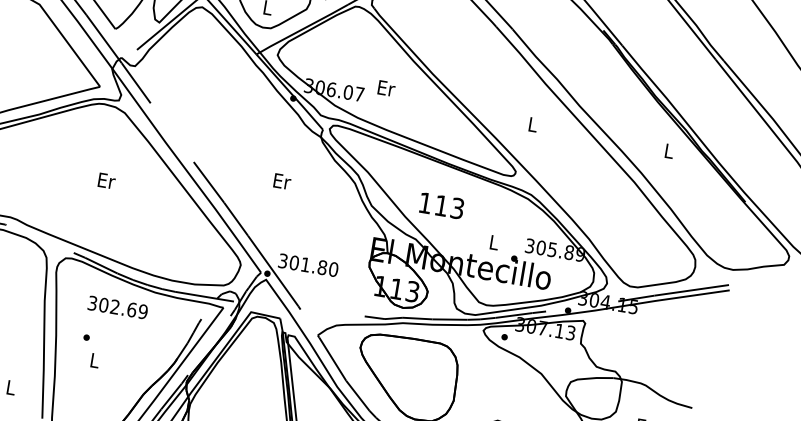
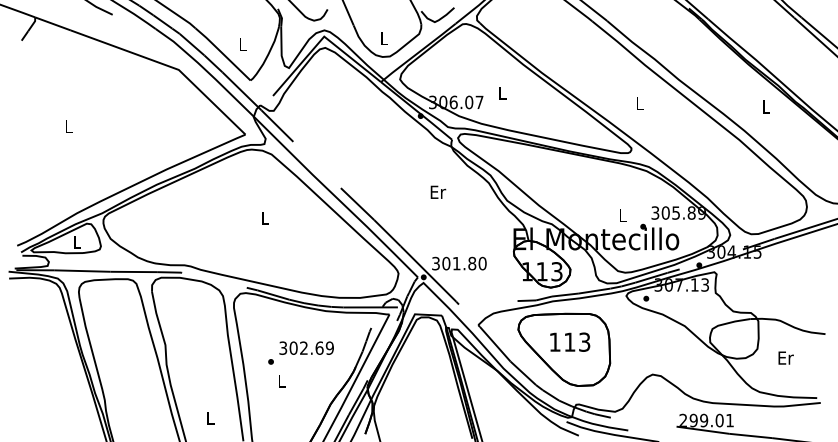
text: (386, 87) -> (502, 92), Er -> L
text: (106, 180) -> (265, 217), Er -> L
text: (282, 180) -> (438, 191), moved
text: (442, 205) -> (570, 341), moved
text: (117, 306) -> (306, 347), moved

